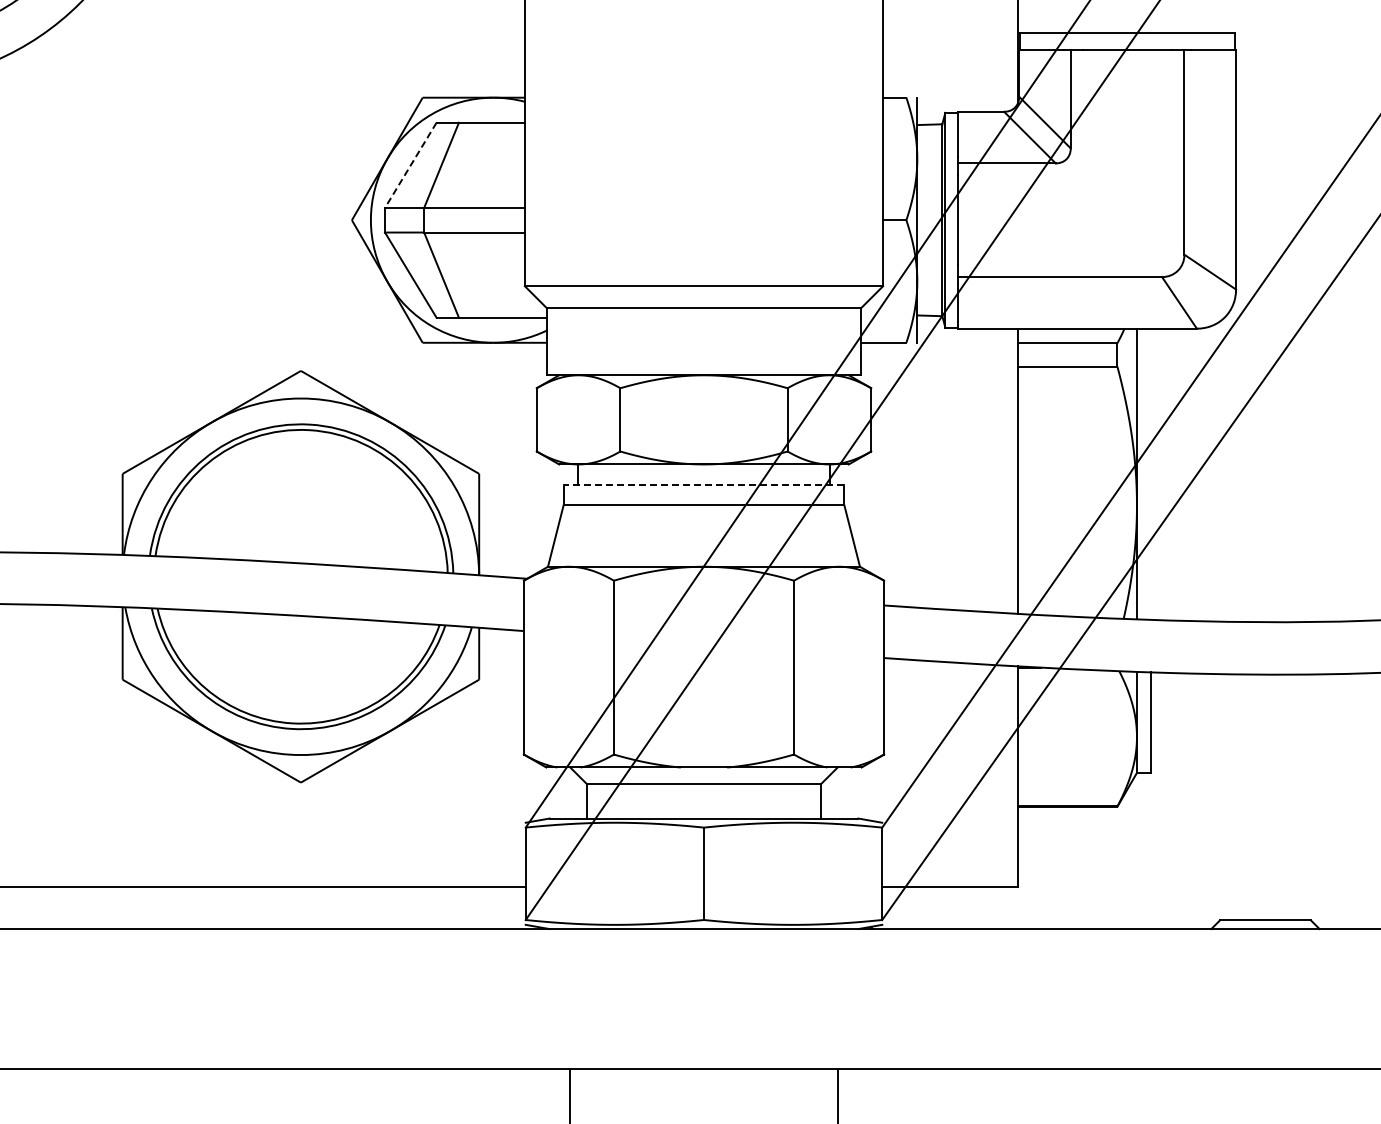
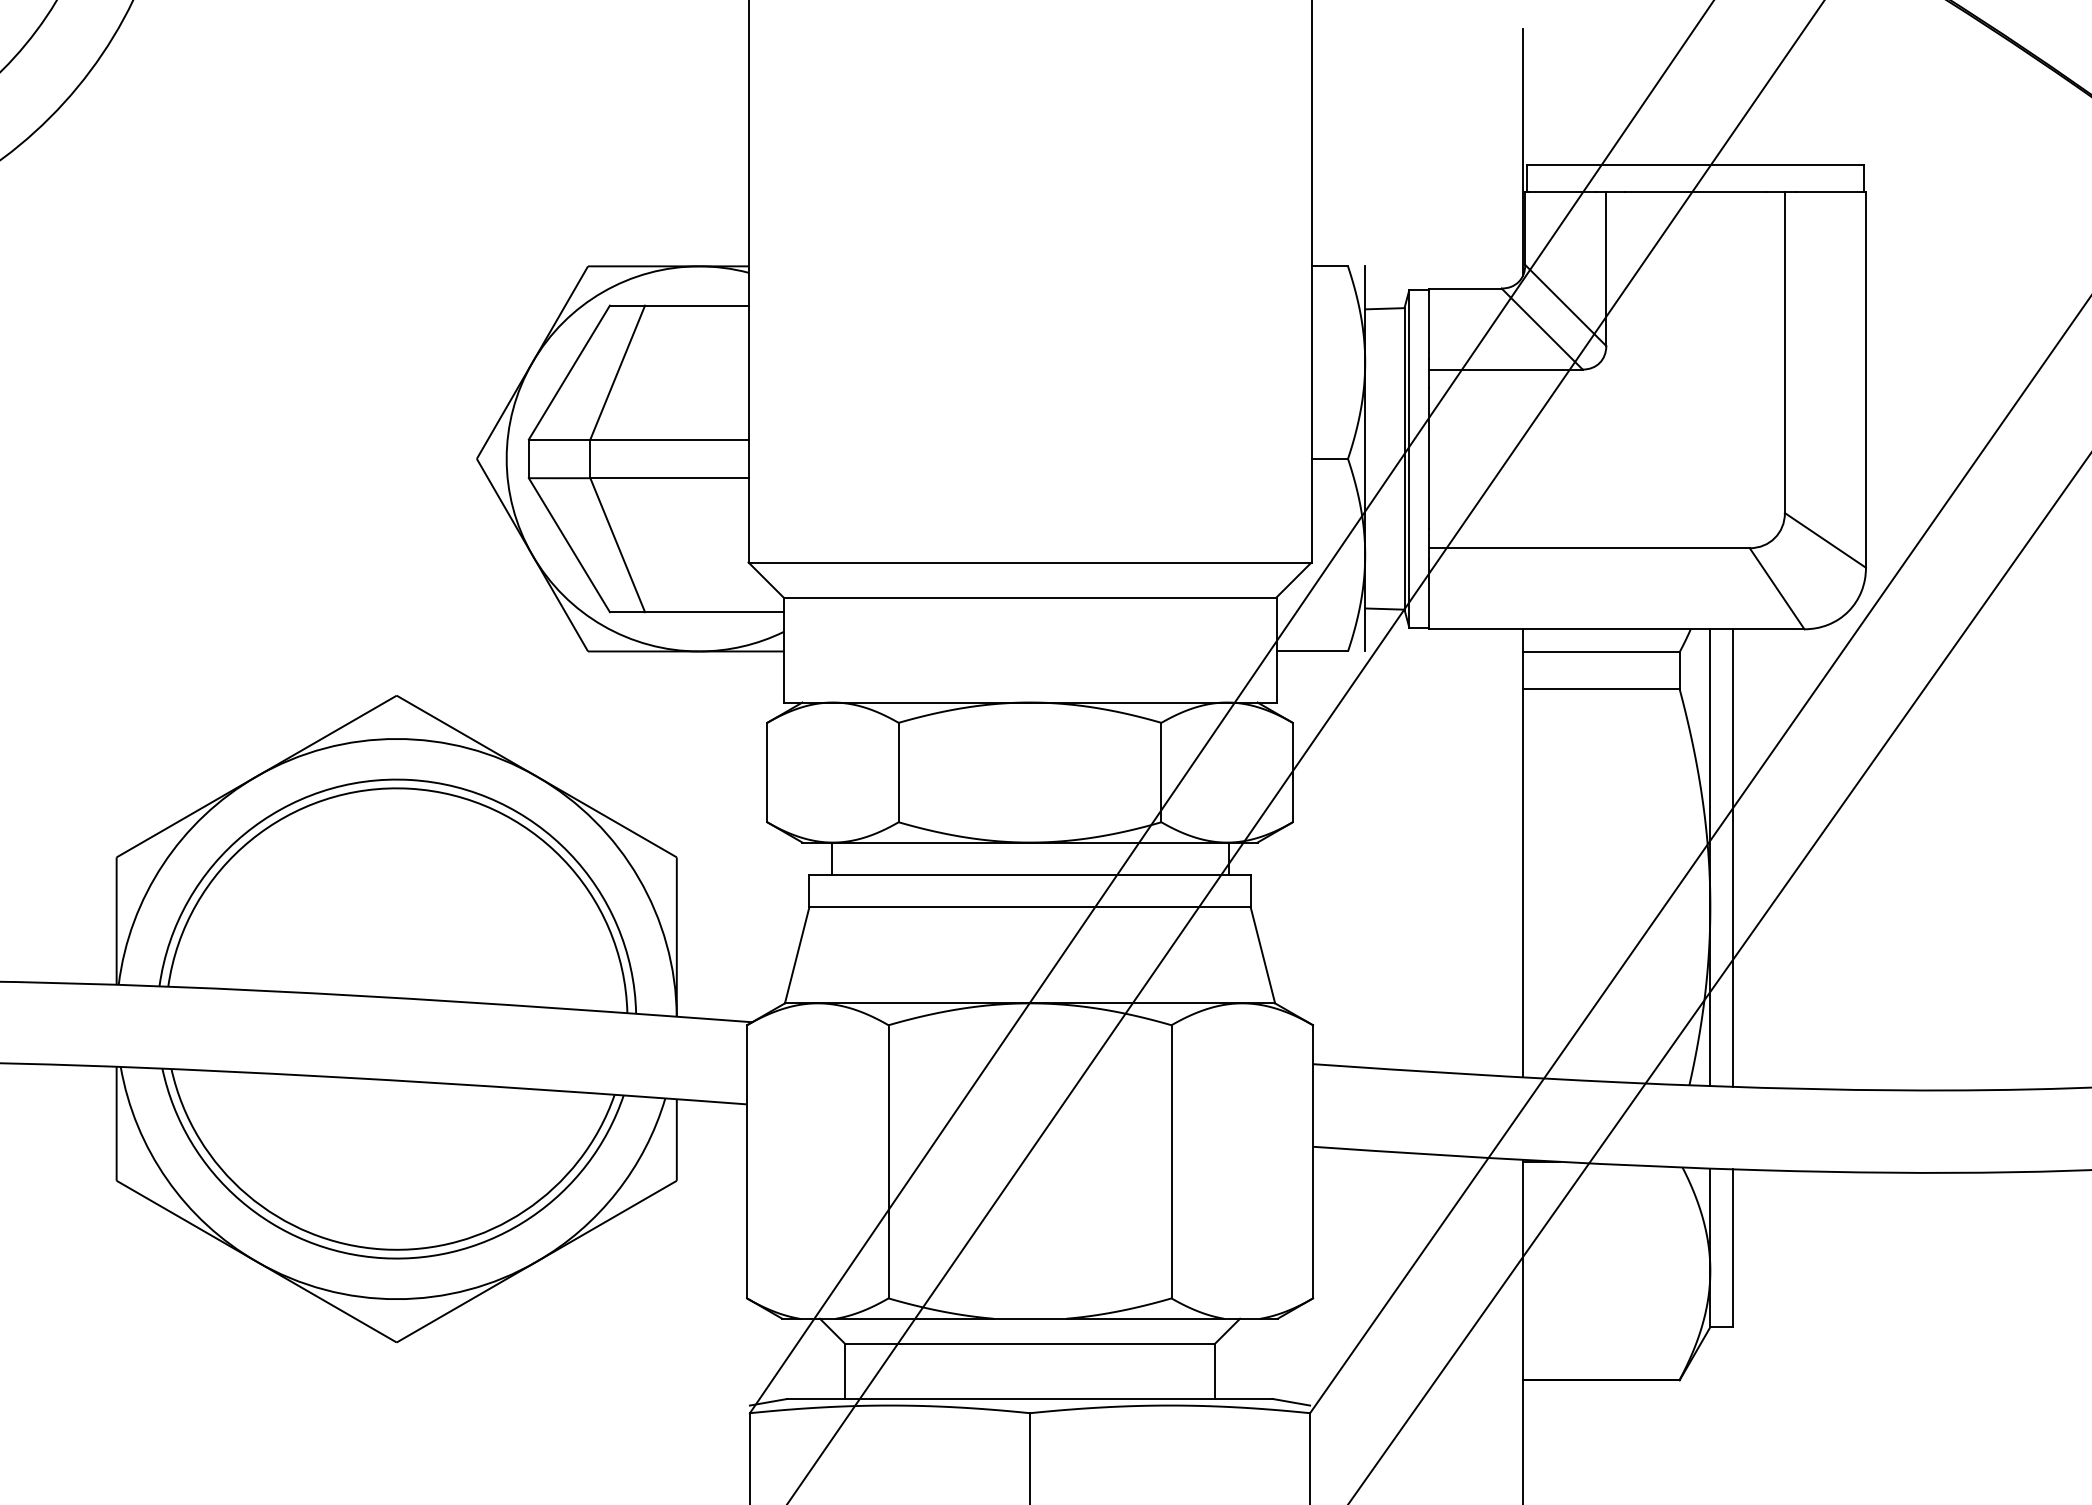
line: (410, 165) -> (568, 372), dashed -> solid
line: (1151, 473) -> (1733, 856), added
line: (703, 484) -> (1029, 874), dashed -> solid

